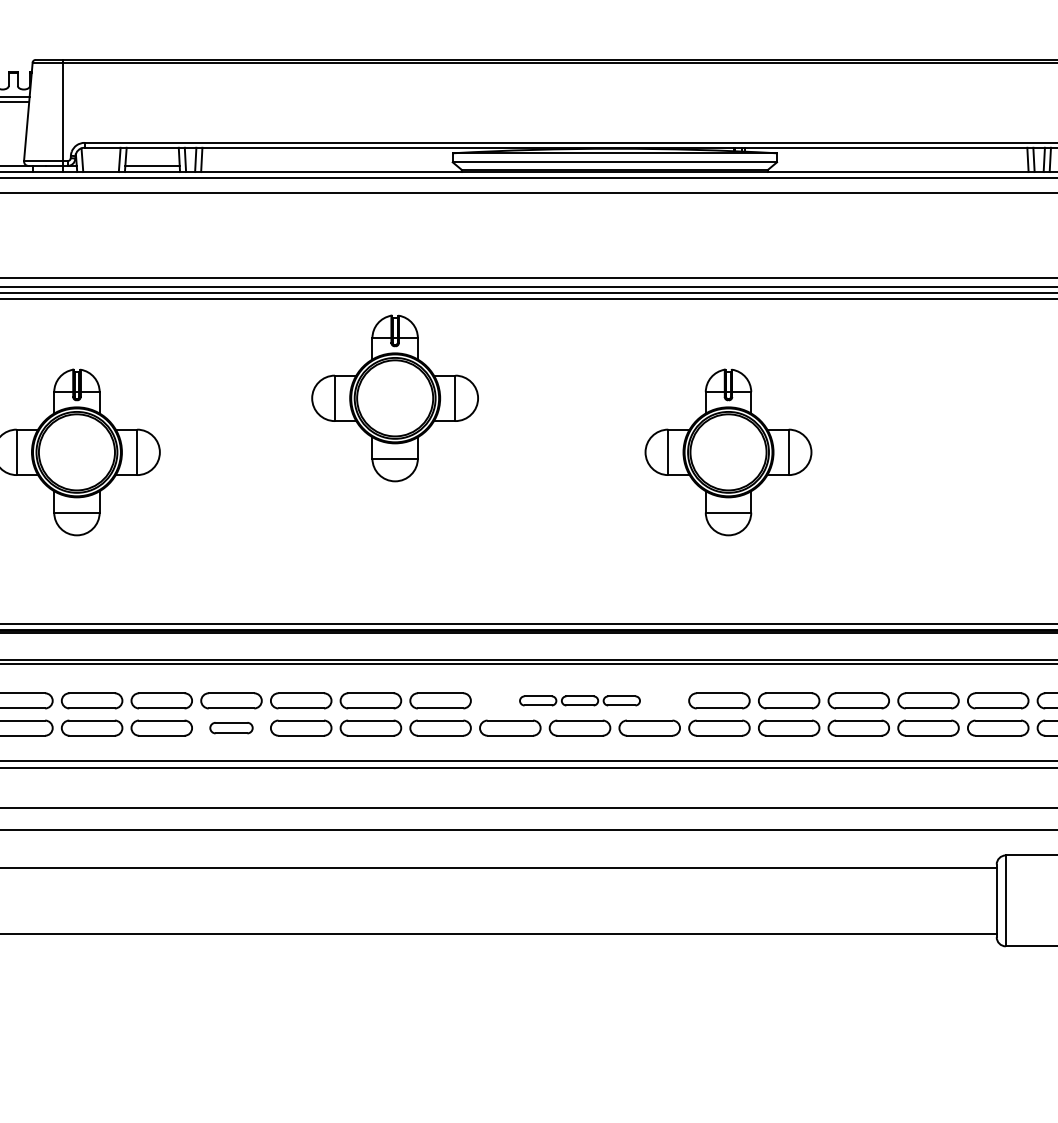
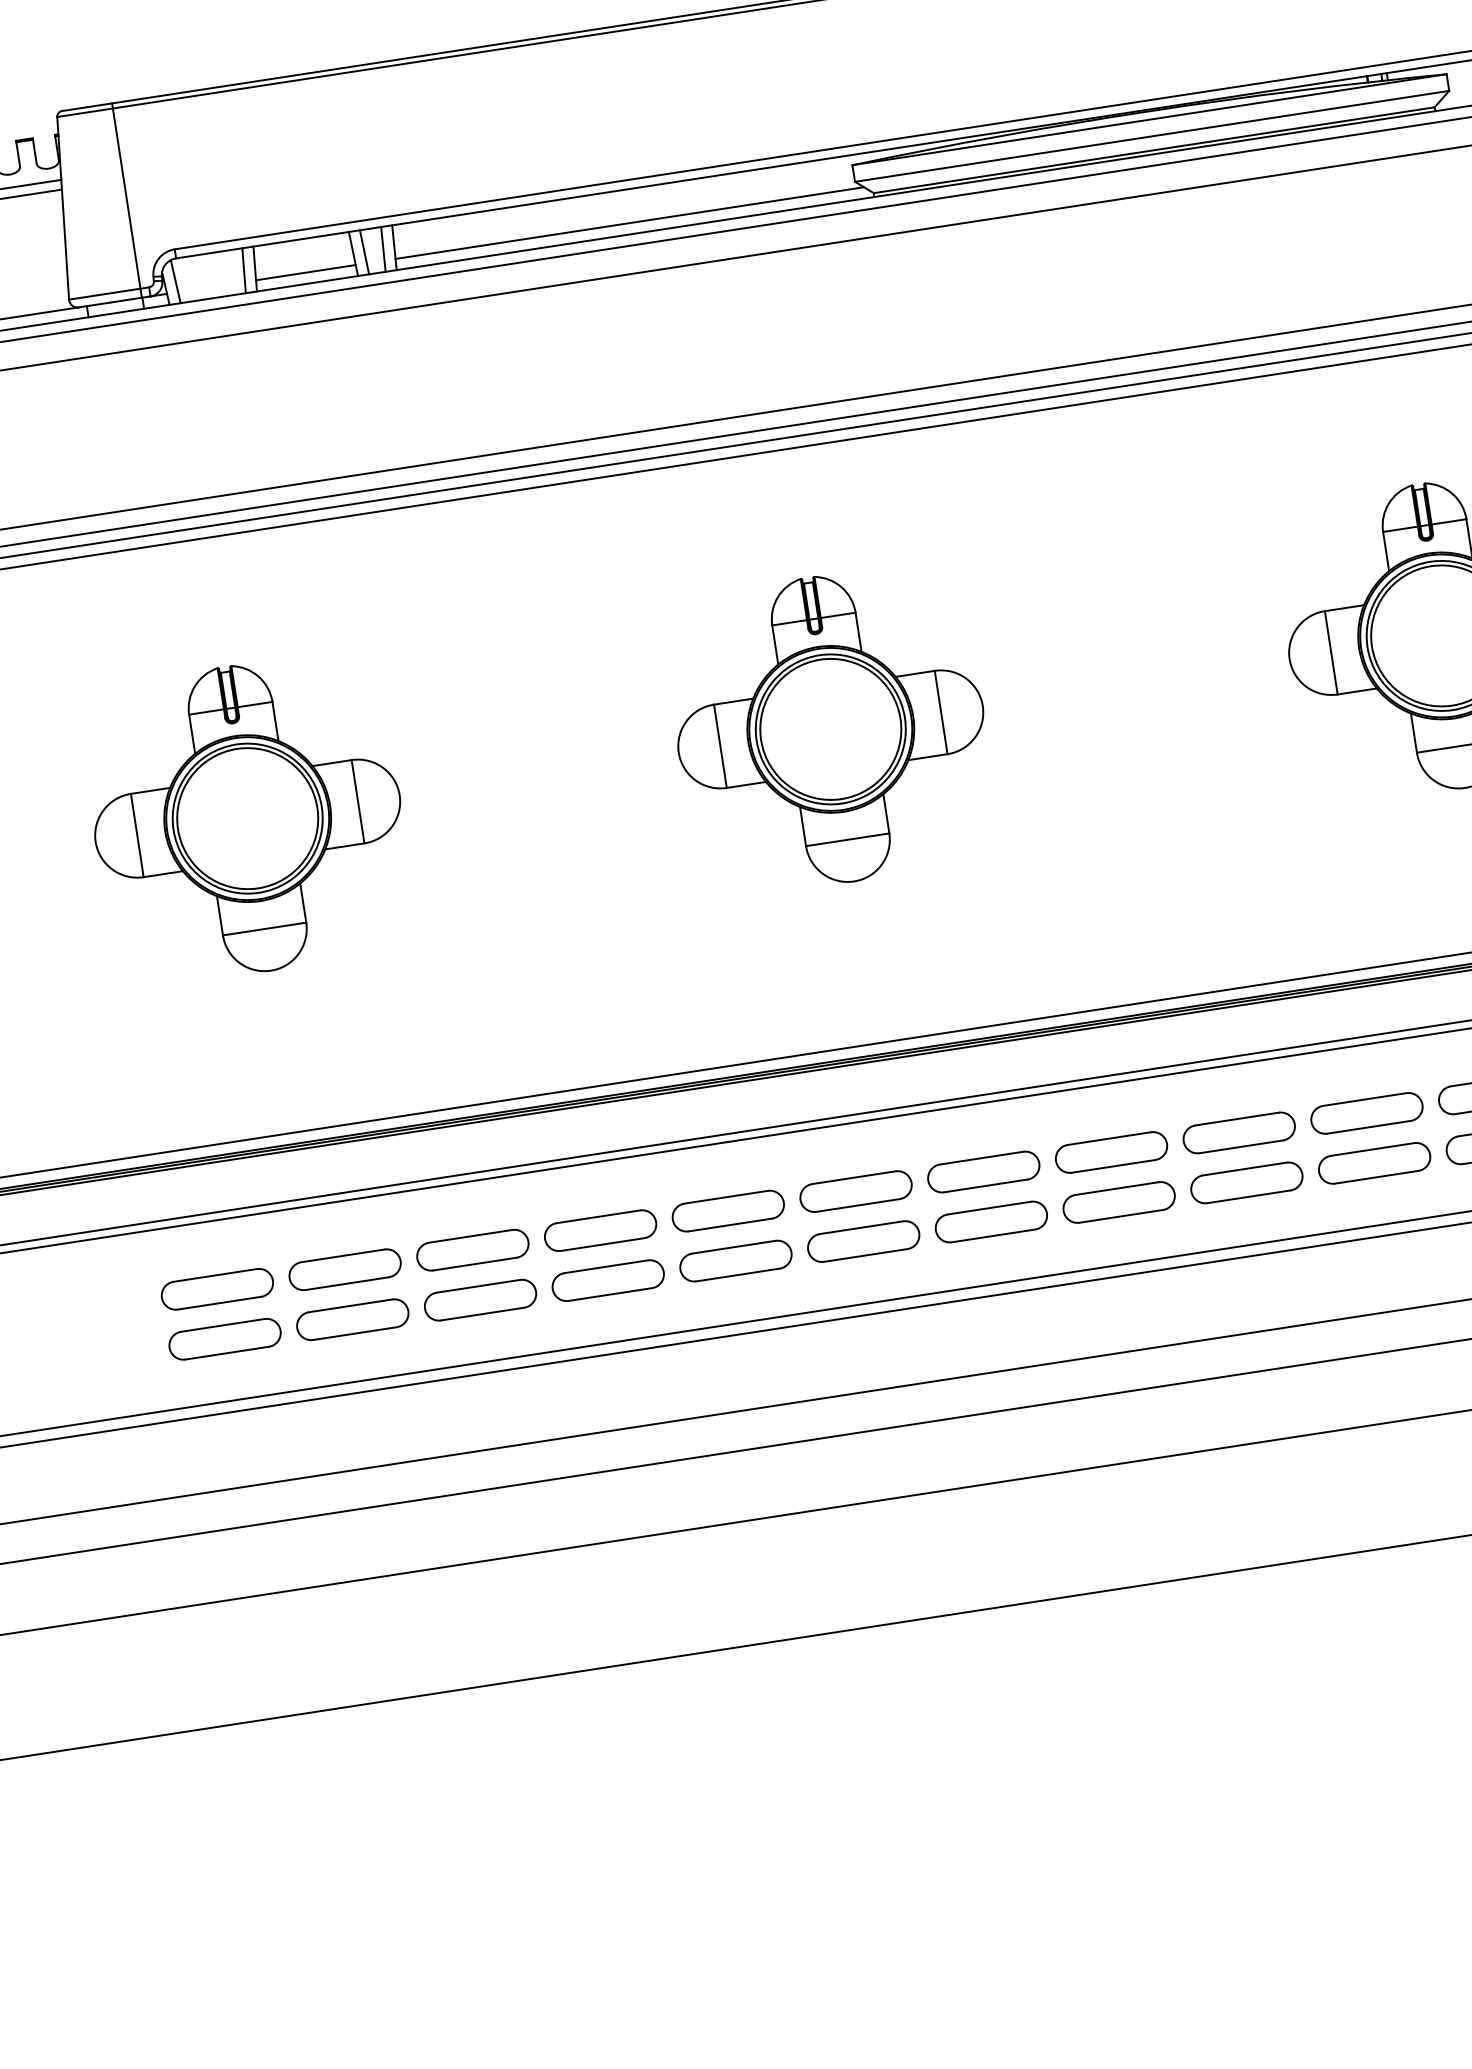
line: (329, 166) -> (630, 223), added
part: (394, 398) -> (829, 729), moved
part: (579, 700) -> (1238, 1132), size x1.67
part: (231, 727) -> (608, 1279), size x1.43

